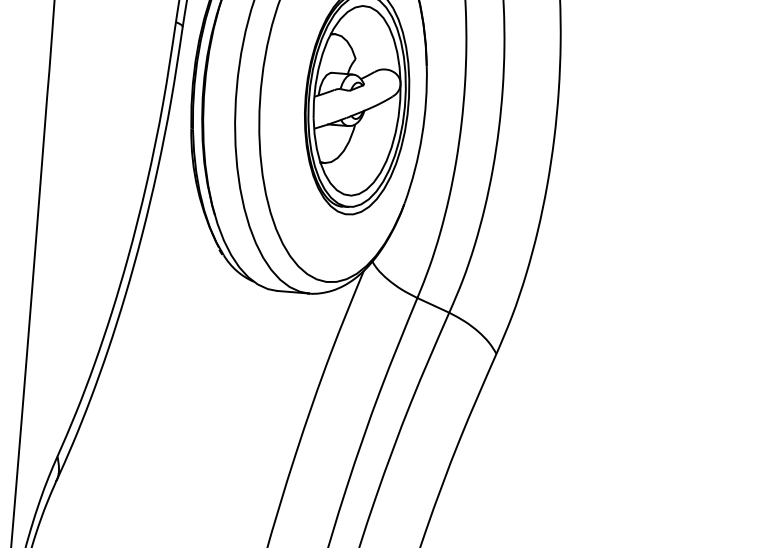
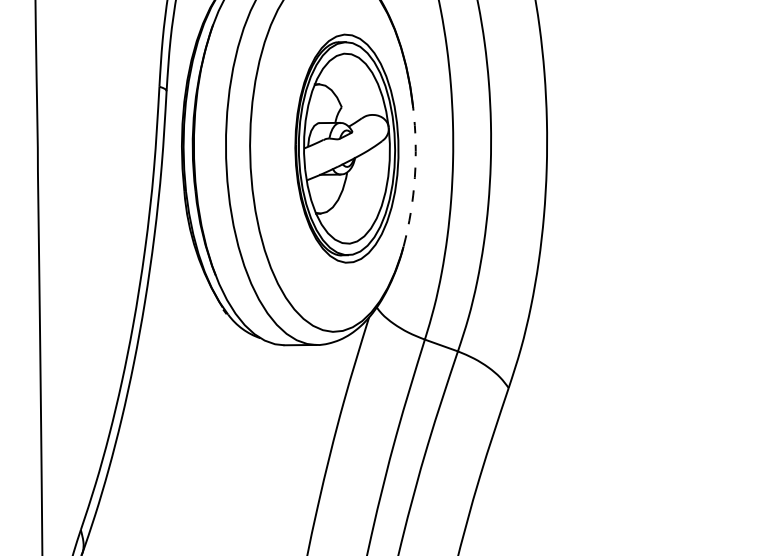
arc: (421, 135) -> (414, 177), solid -> dashed

